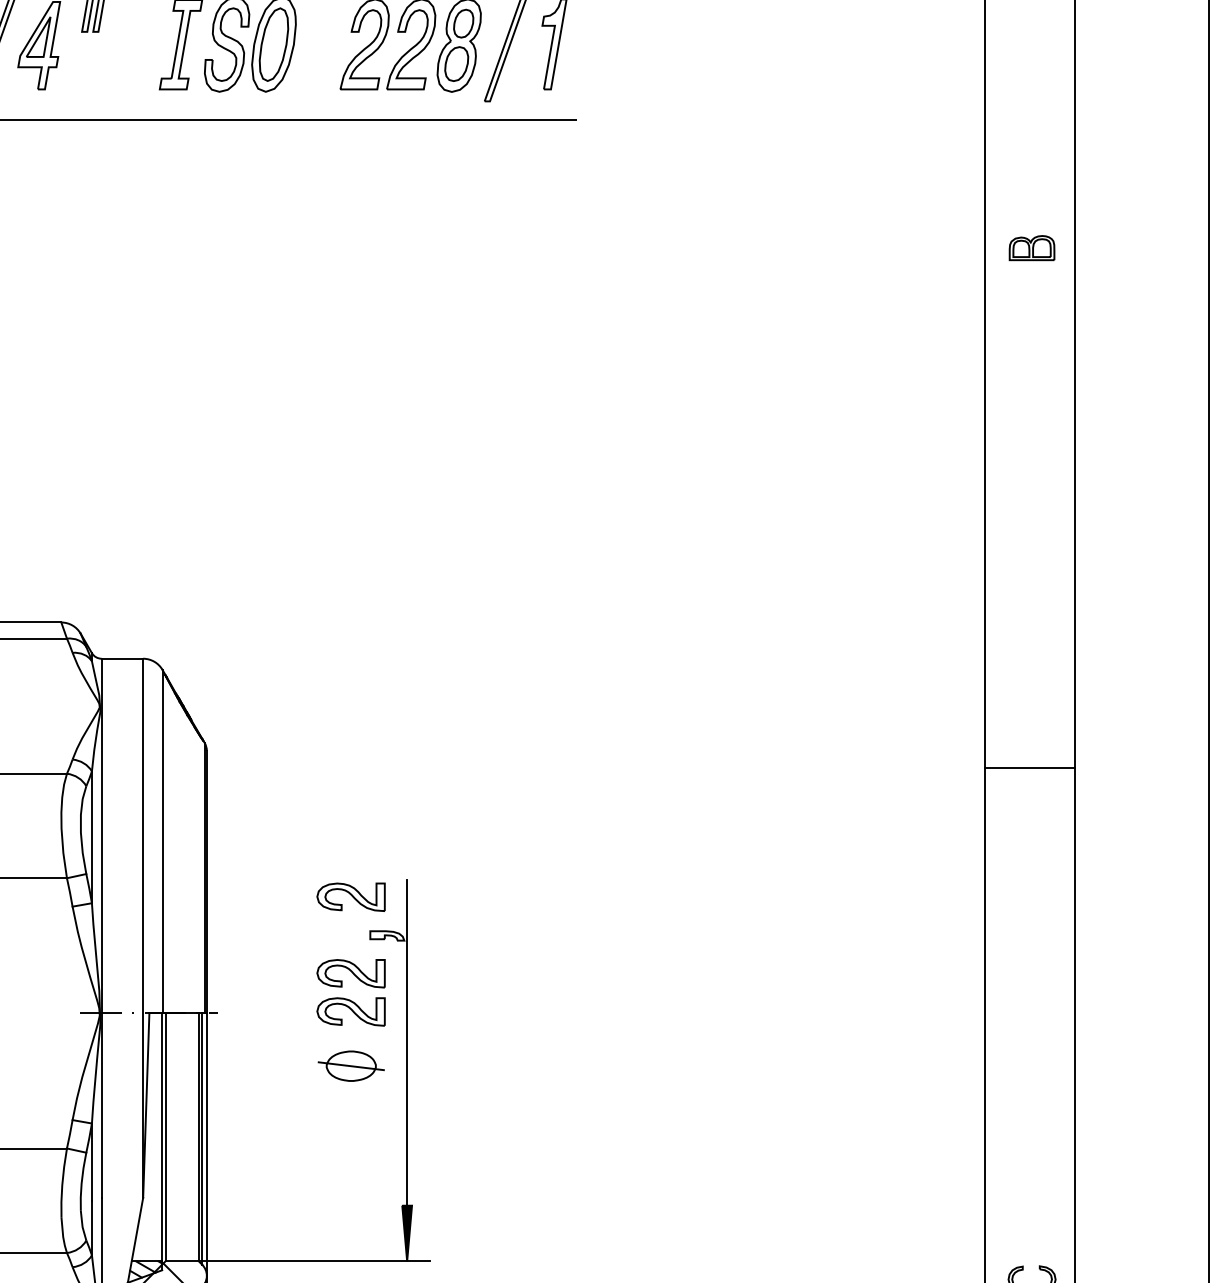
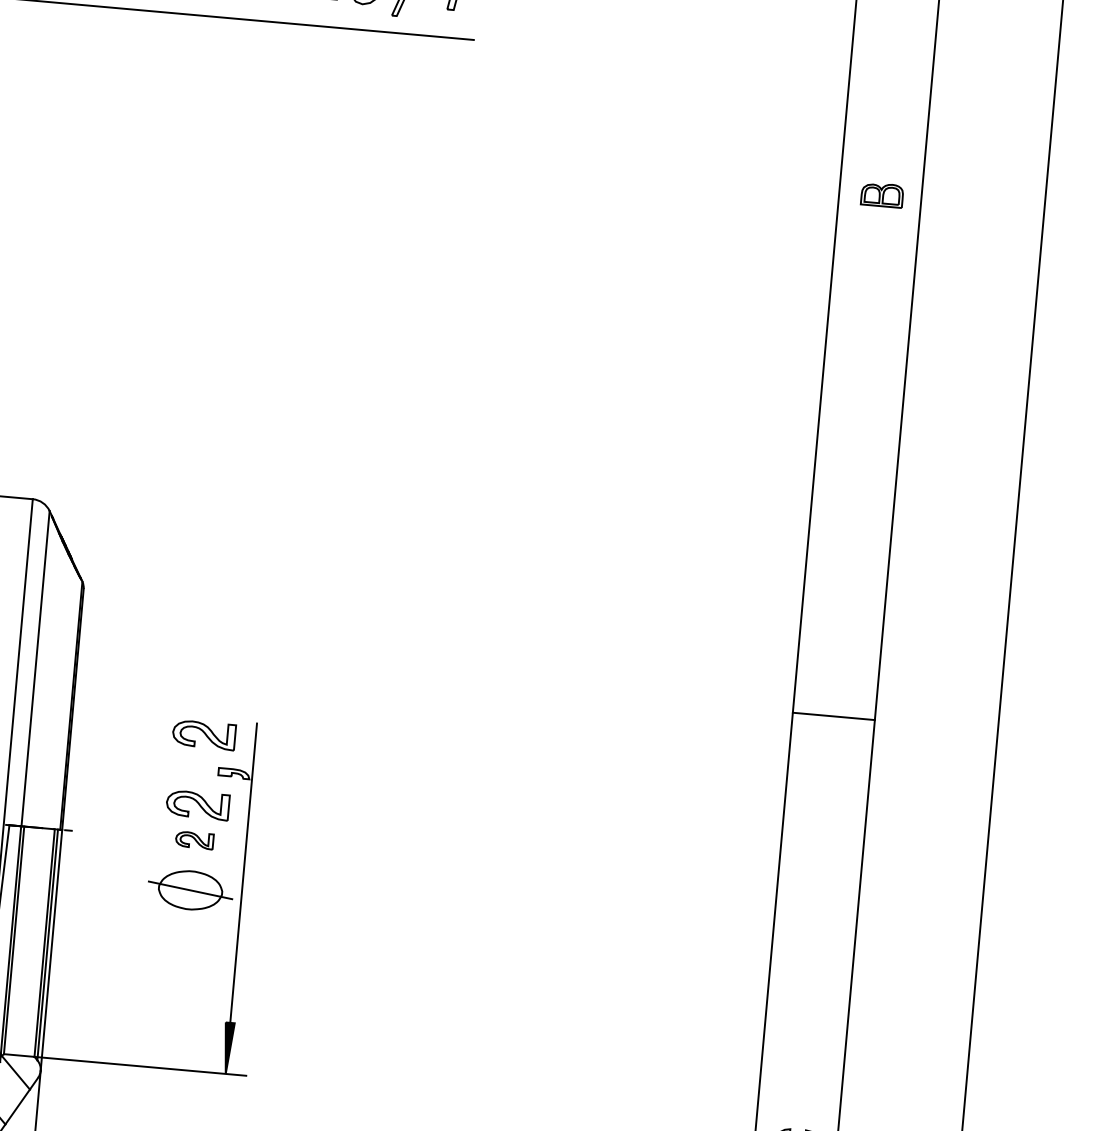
line: (1029, 768) -> (833, 716), moved
part: (350, 1011) -> (194, 839), size x0.6
part: (350, 1065) -> (189, 889), size x1.4

